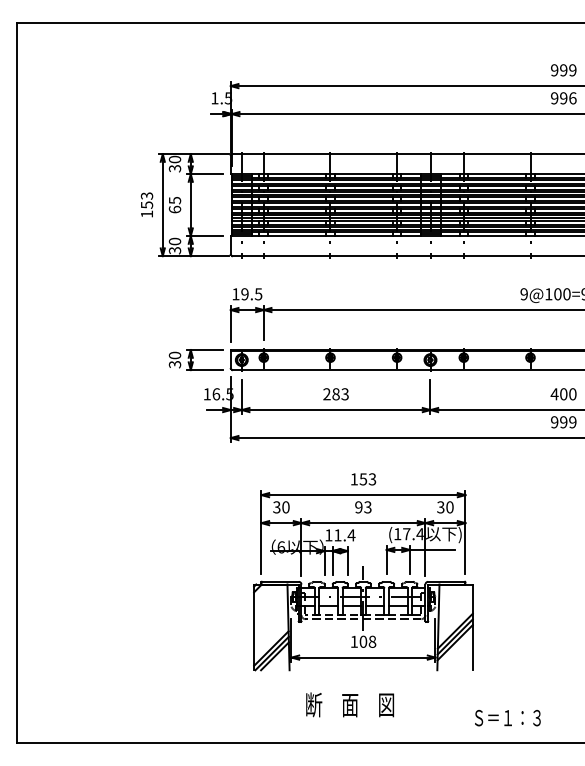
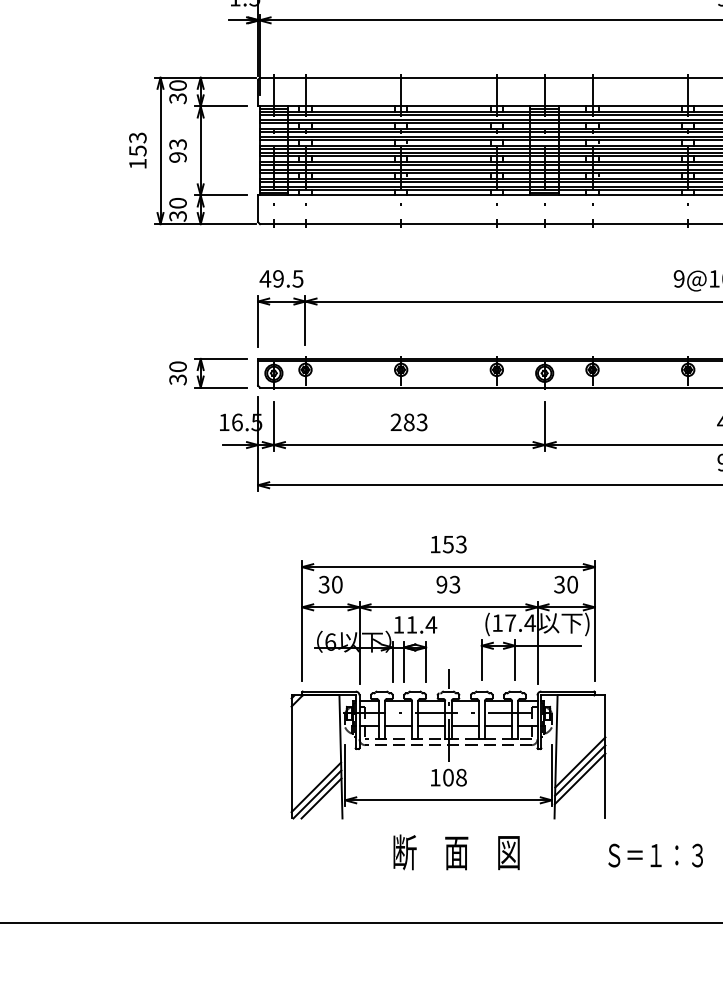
text: (174, 205) -> (177, 151), 65 -> 93
text: (235, 294) -> (264, 279), 19.5 -> 49.5
text: (350, 704) -> (457, 851), moved
text: (507, 718) -> (655, 856), moved

